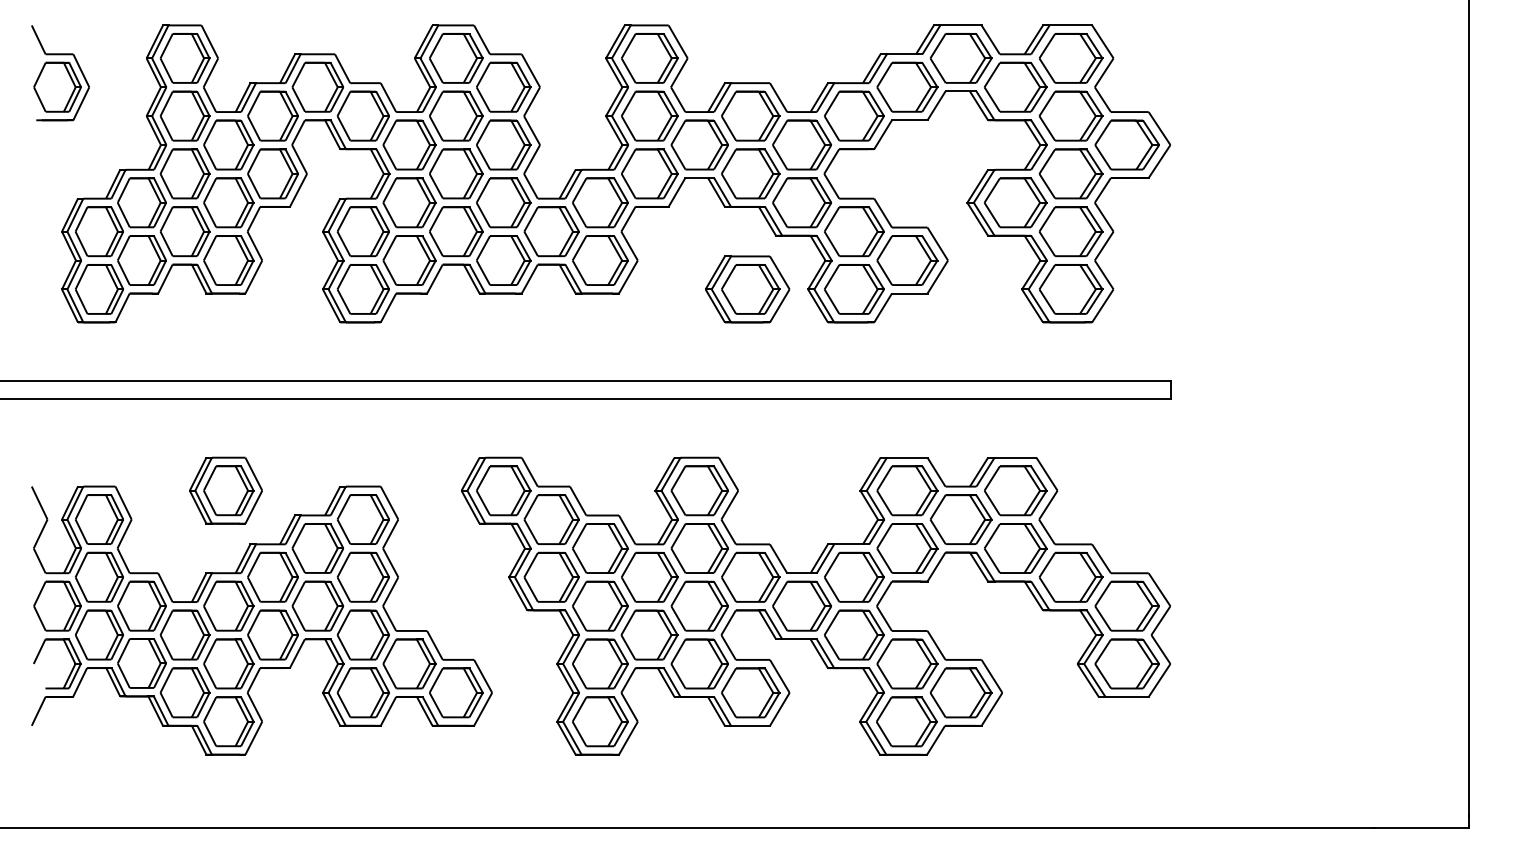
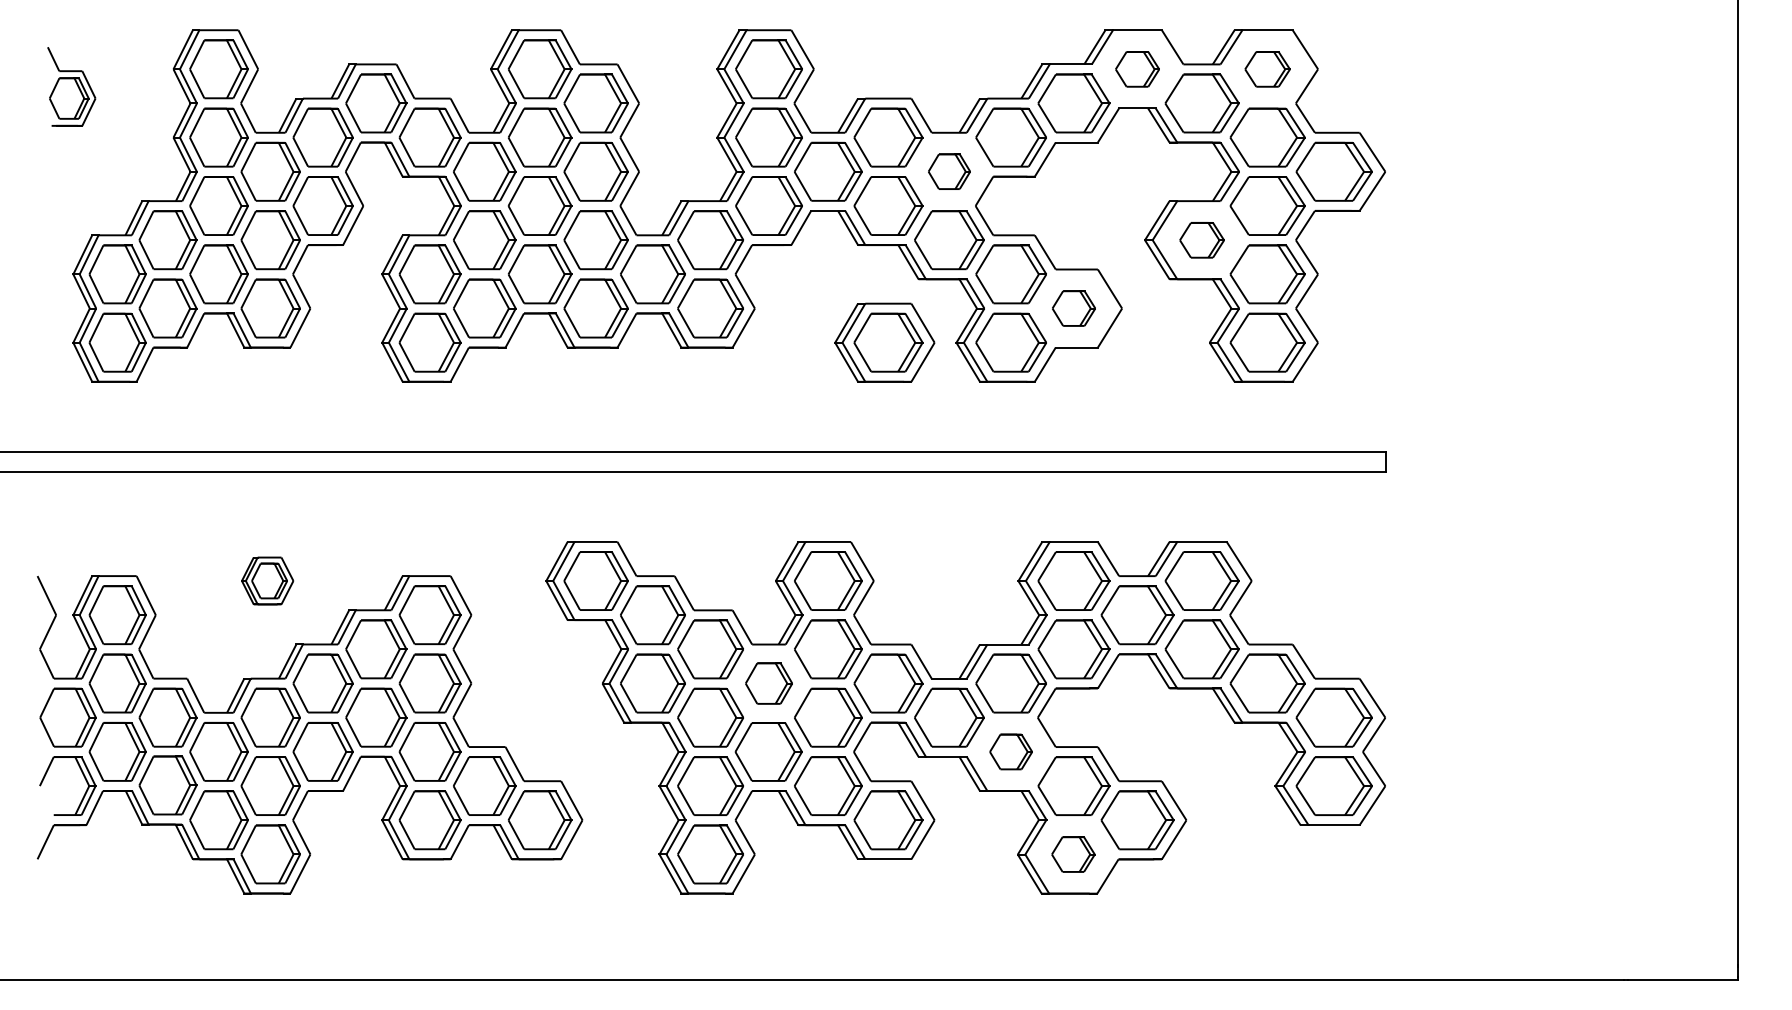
part: (961, 58) -> (1137, 69), size x0.6
part: (1070, 58) -> (1267, 69), size x0.6
part: (60, 72) -> (71, 86), size x0.7
part: (802, 144) -> (949, 171), size x0.6
part: (1015, 203) -> (1201, 240), size x0.6
part: (906, 260) -> (1073, 308), size x0.6
part: (226, 490) -> (267, 580), size x0.6
part: (649, 577) -> (768, 683), size x0.7
part: (853, 634) -> (1010, 751), size x0.6
part: (906, 721) -> (1073, 854), size x0.6

